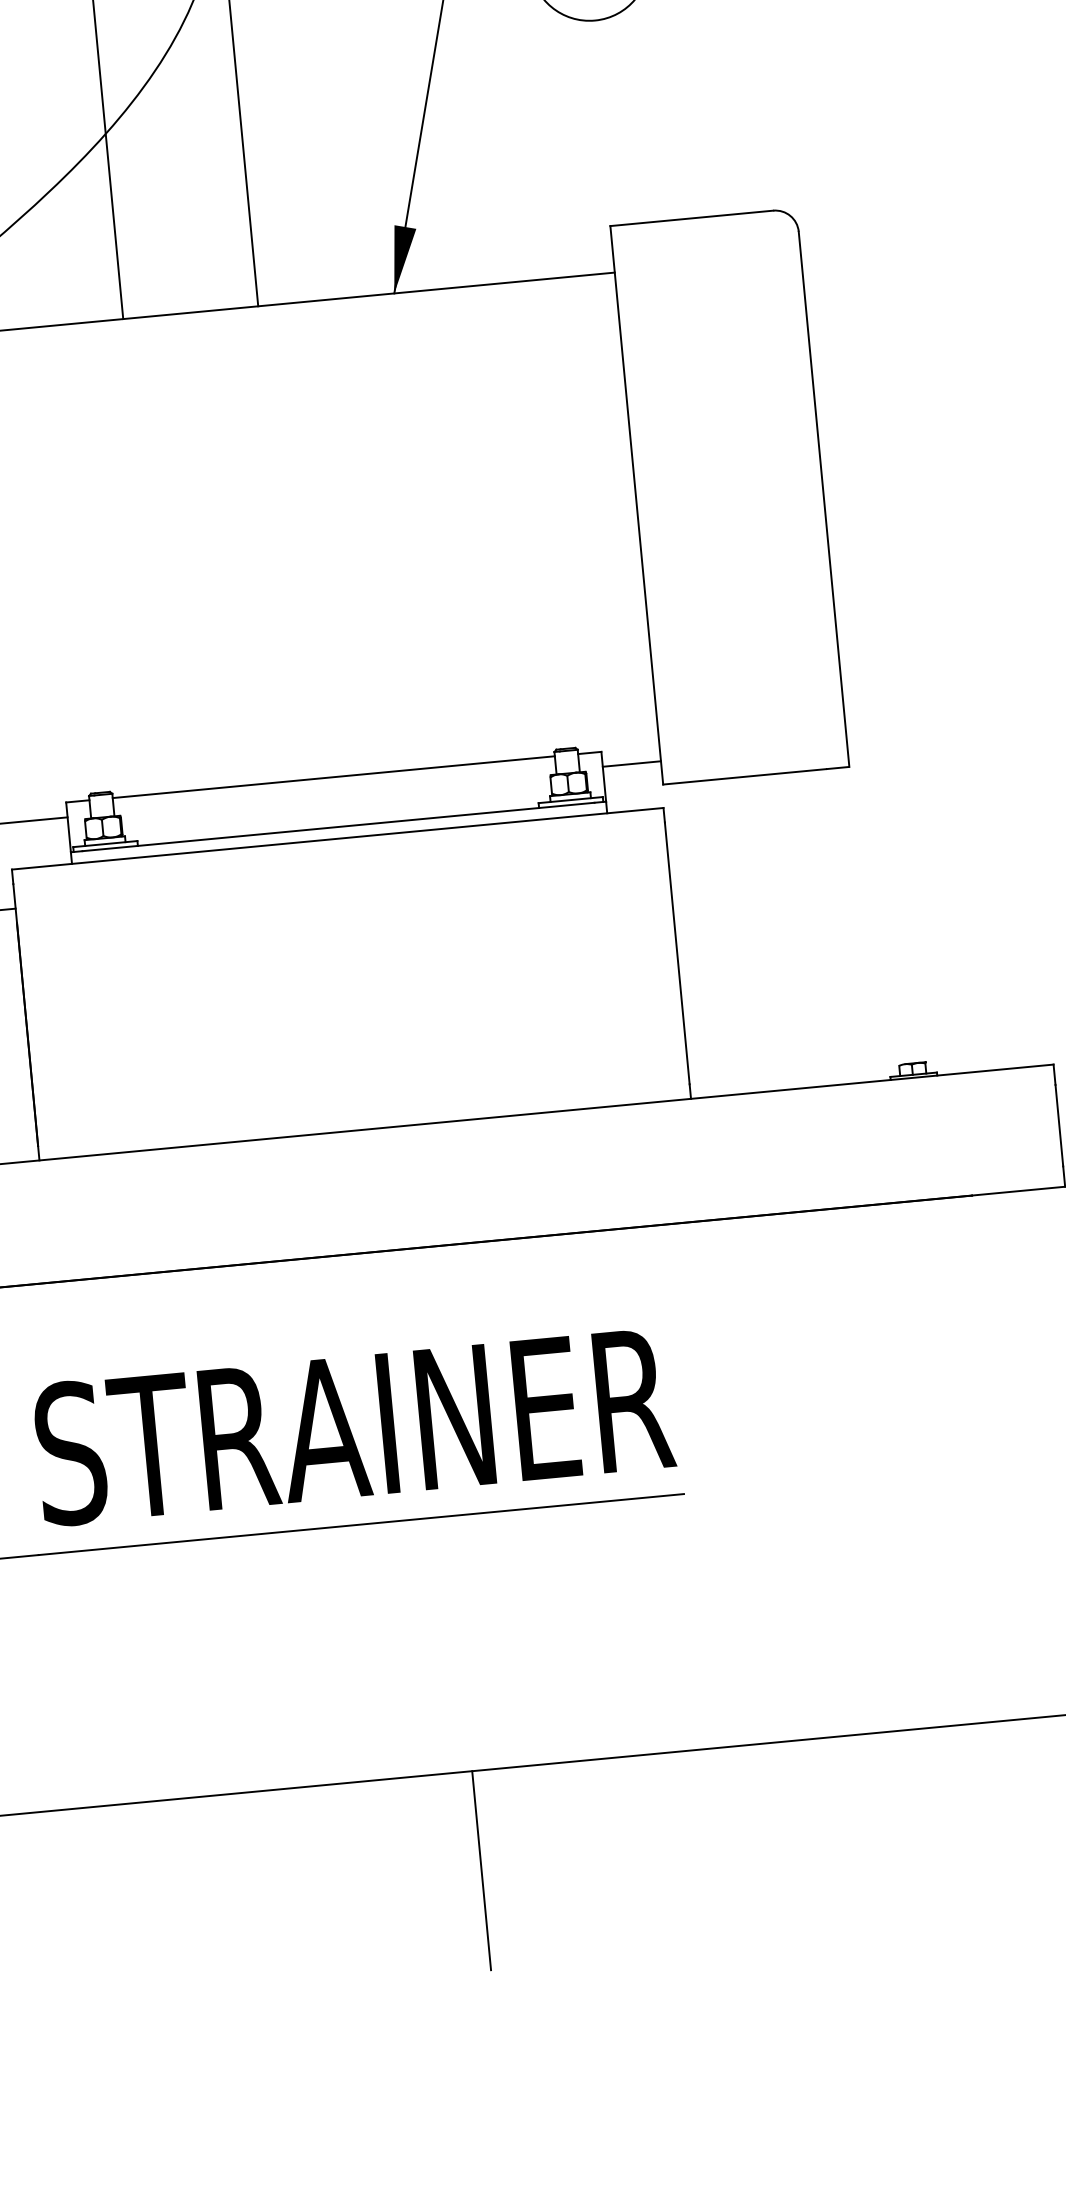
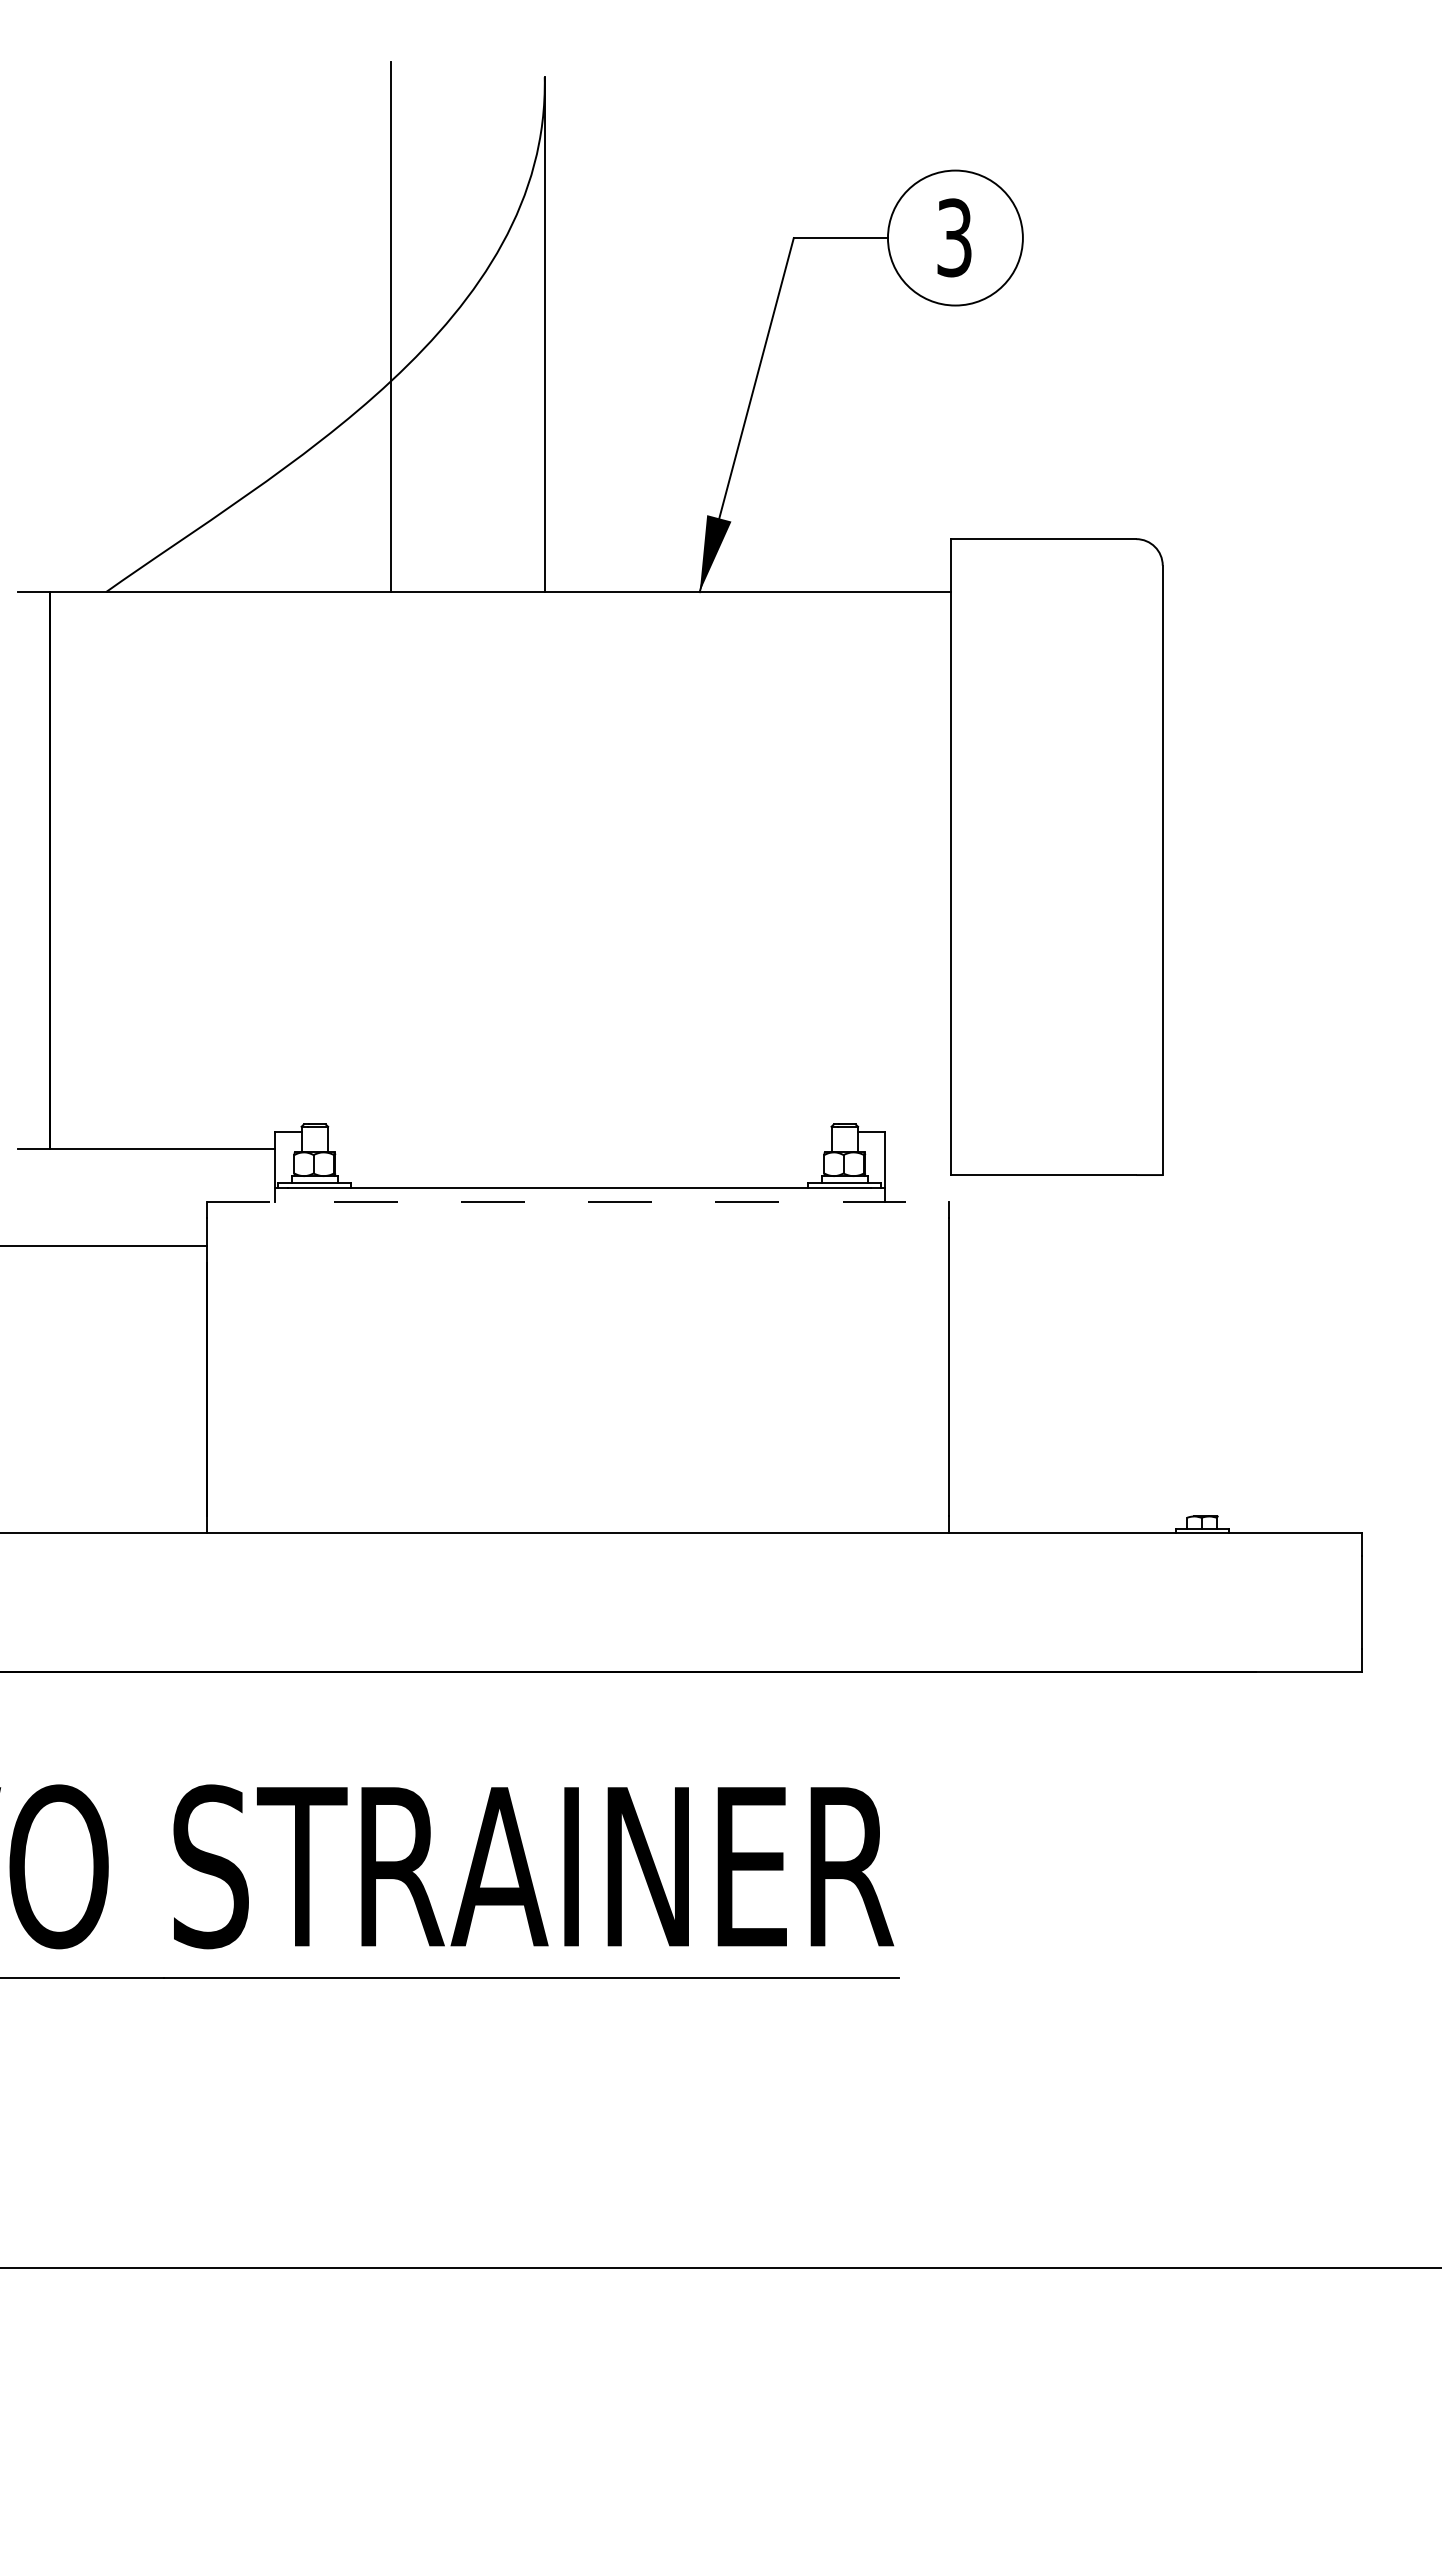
line: (631, 763) -> (917, 1148), removed
line: (333, 777) -> (579, 1131), removed
line: (337, 838) -> (577, 1201), solid -> dashed
line: (481, 1870) -> (629, 2381), removed

